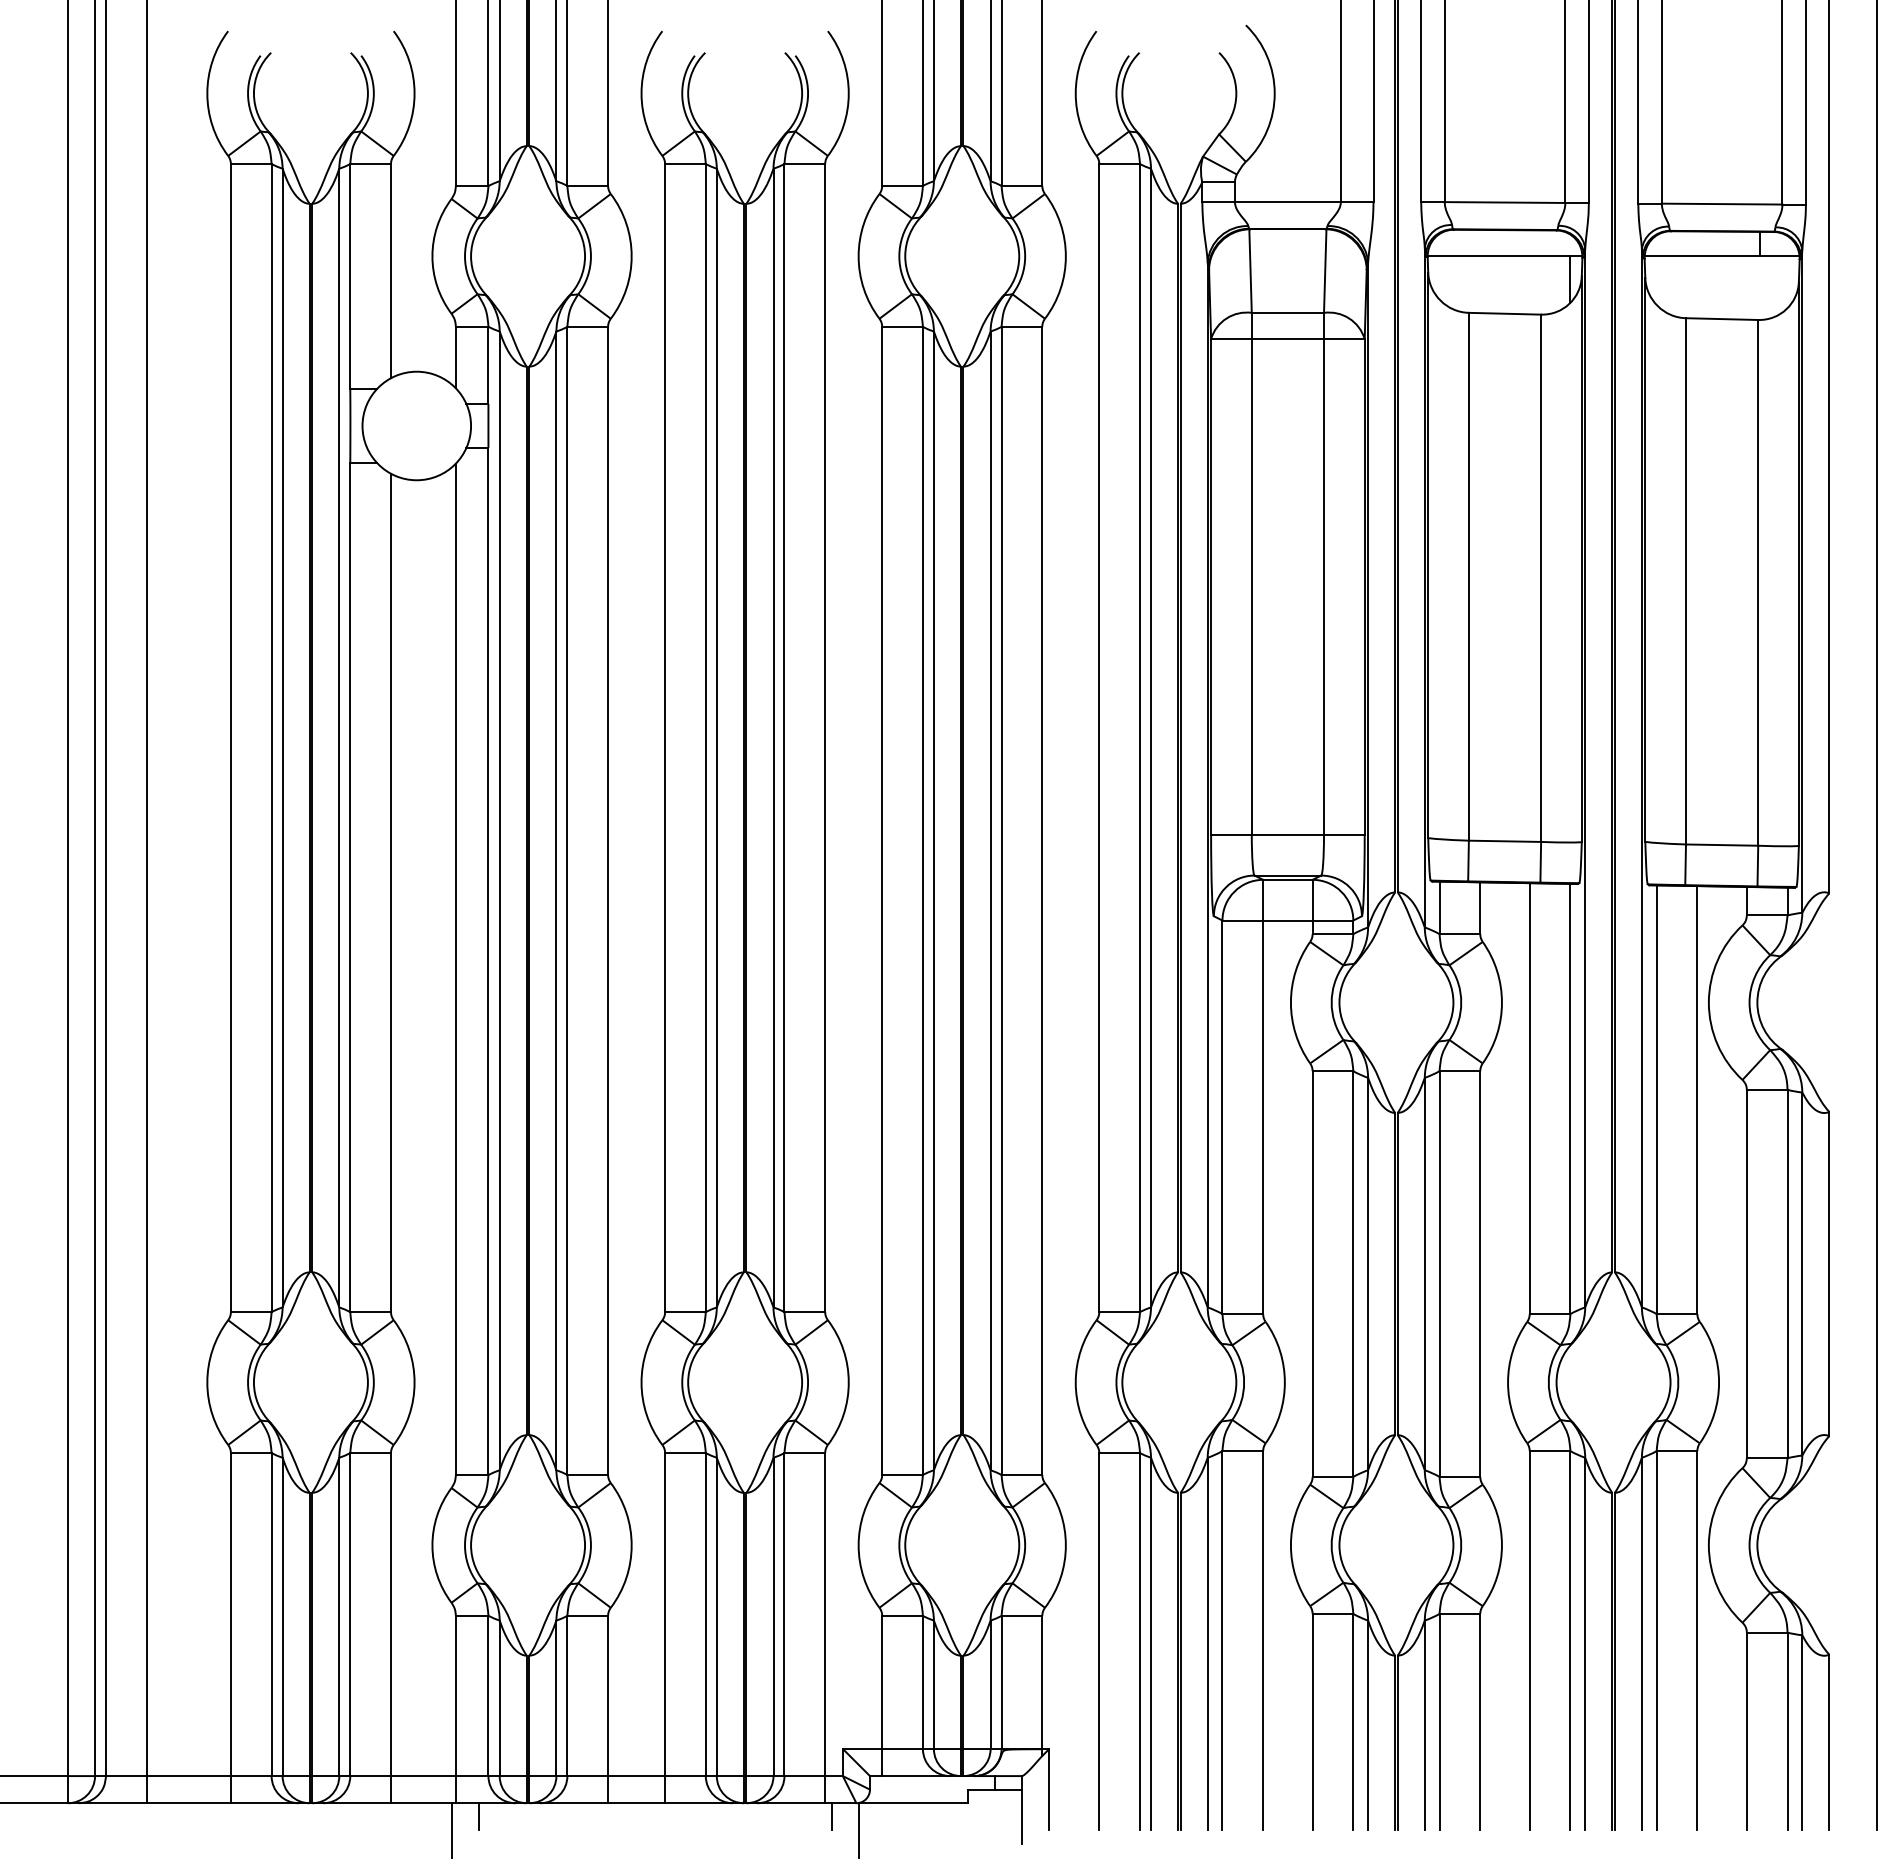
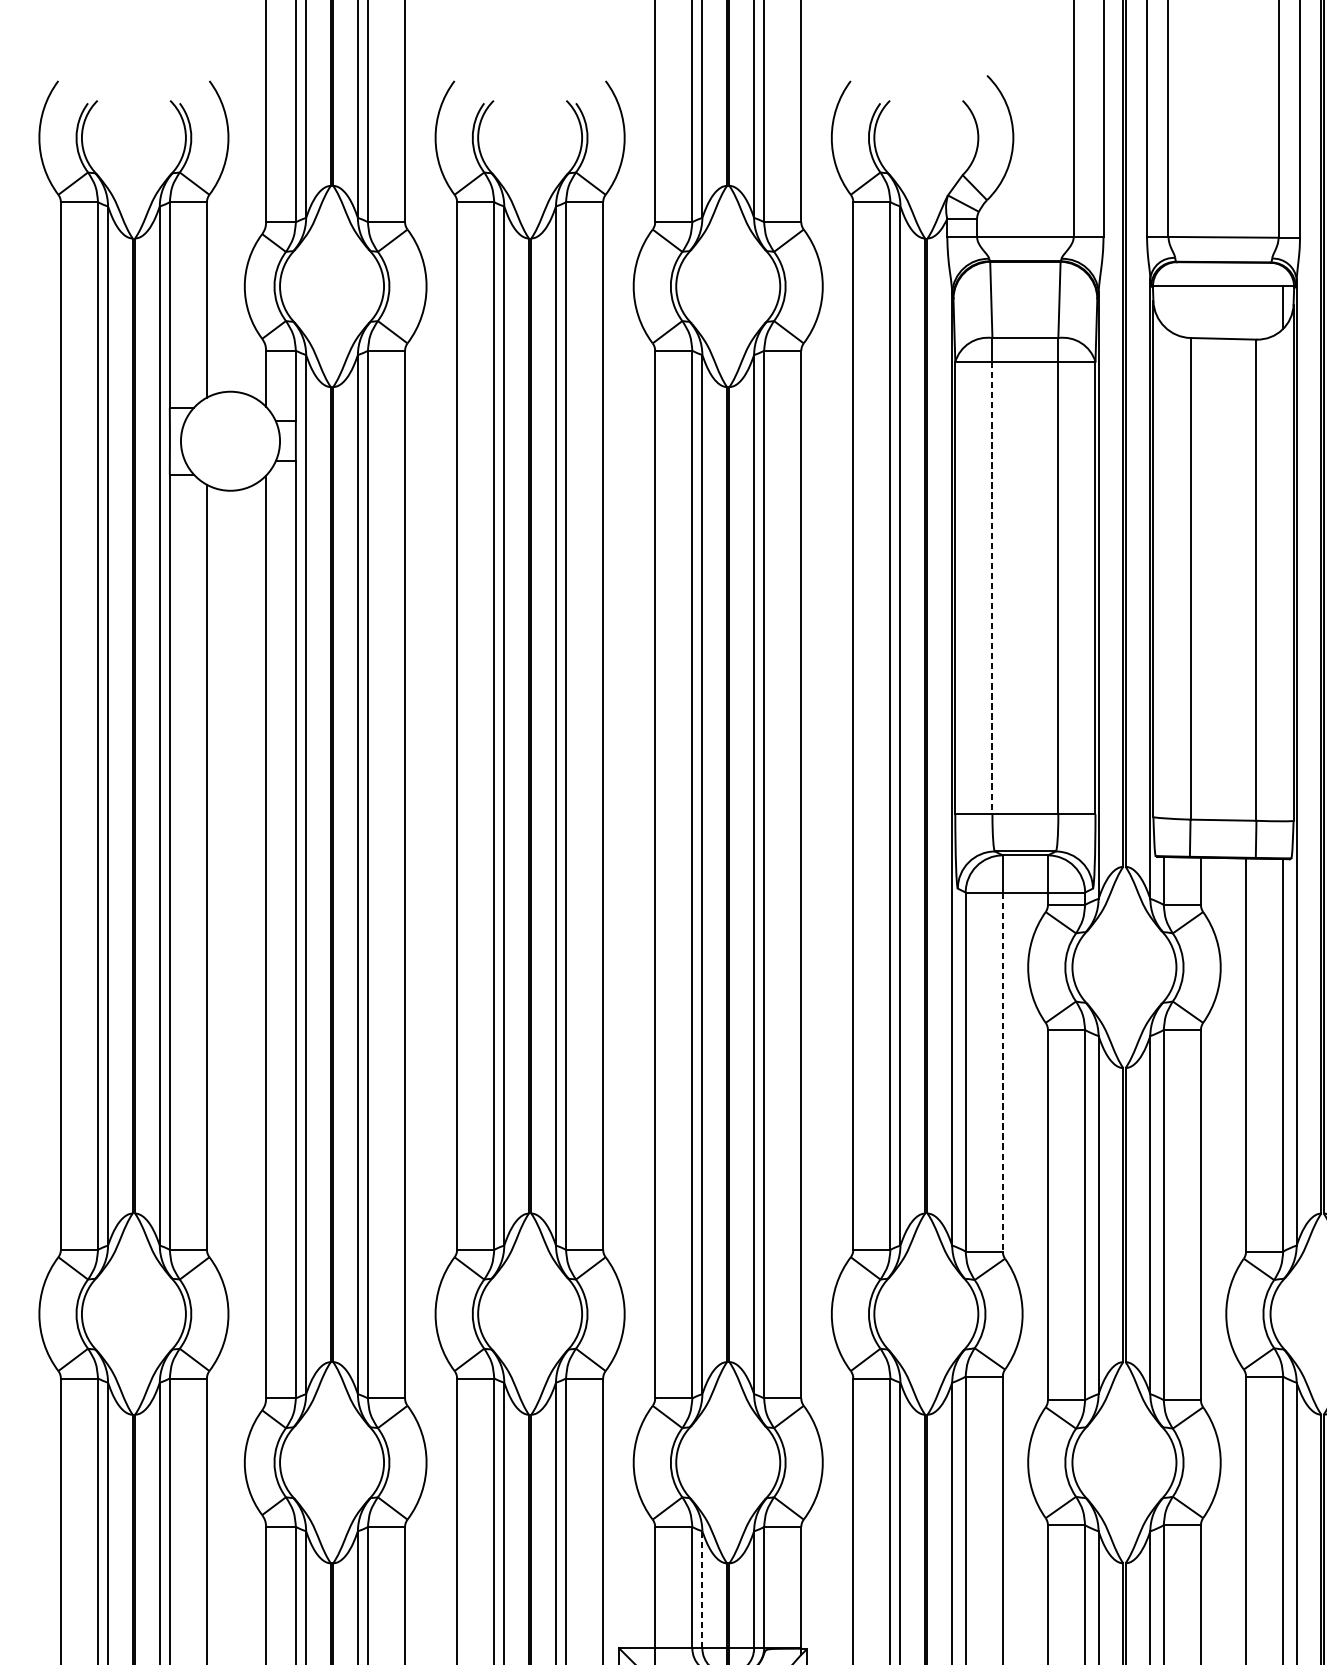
line: (1251, 586) -> (992, 587), solid -> dashed
line: (1263, 1117) -> (1003, 1072), solid -> dashed
line: (933, 1684) -> (702, 1589), solid -> dashed

